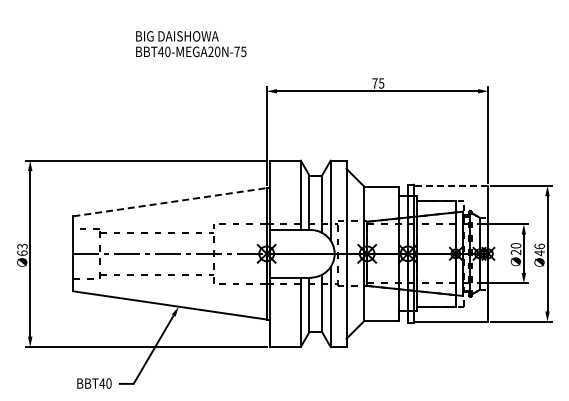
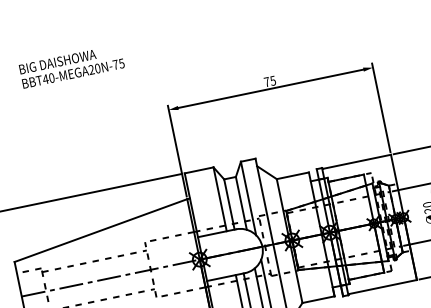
text: (191, 44) -> (72, 66), moved
line: (451, 185) -> (356, 161), dashed -> solid
line: (170, 202) -> (101, 230), dashed -> solid

